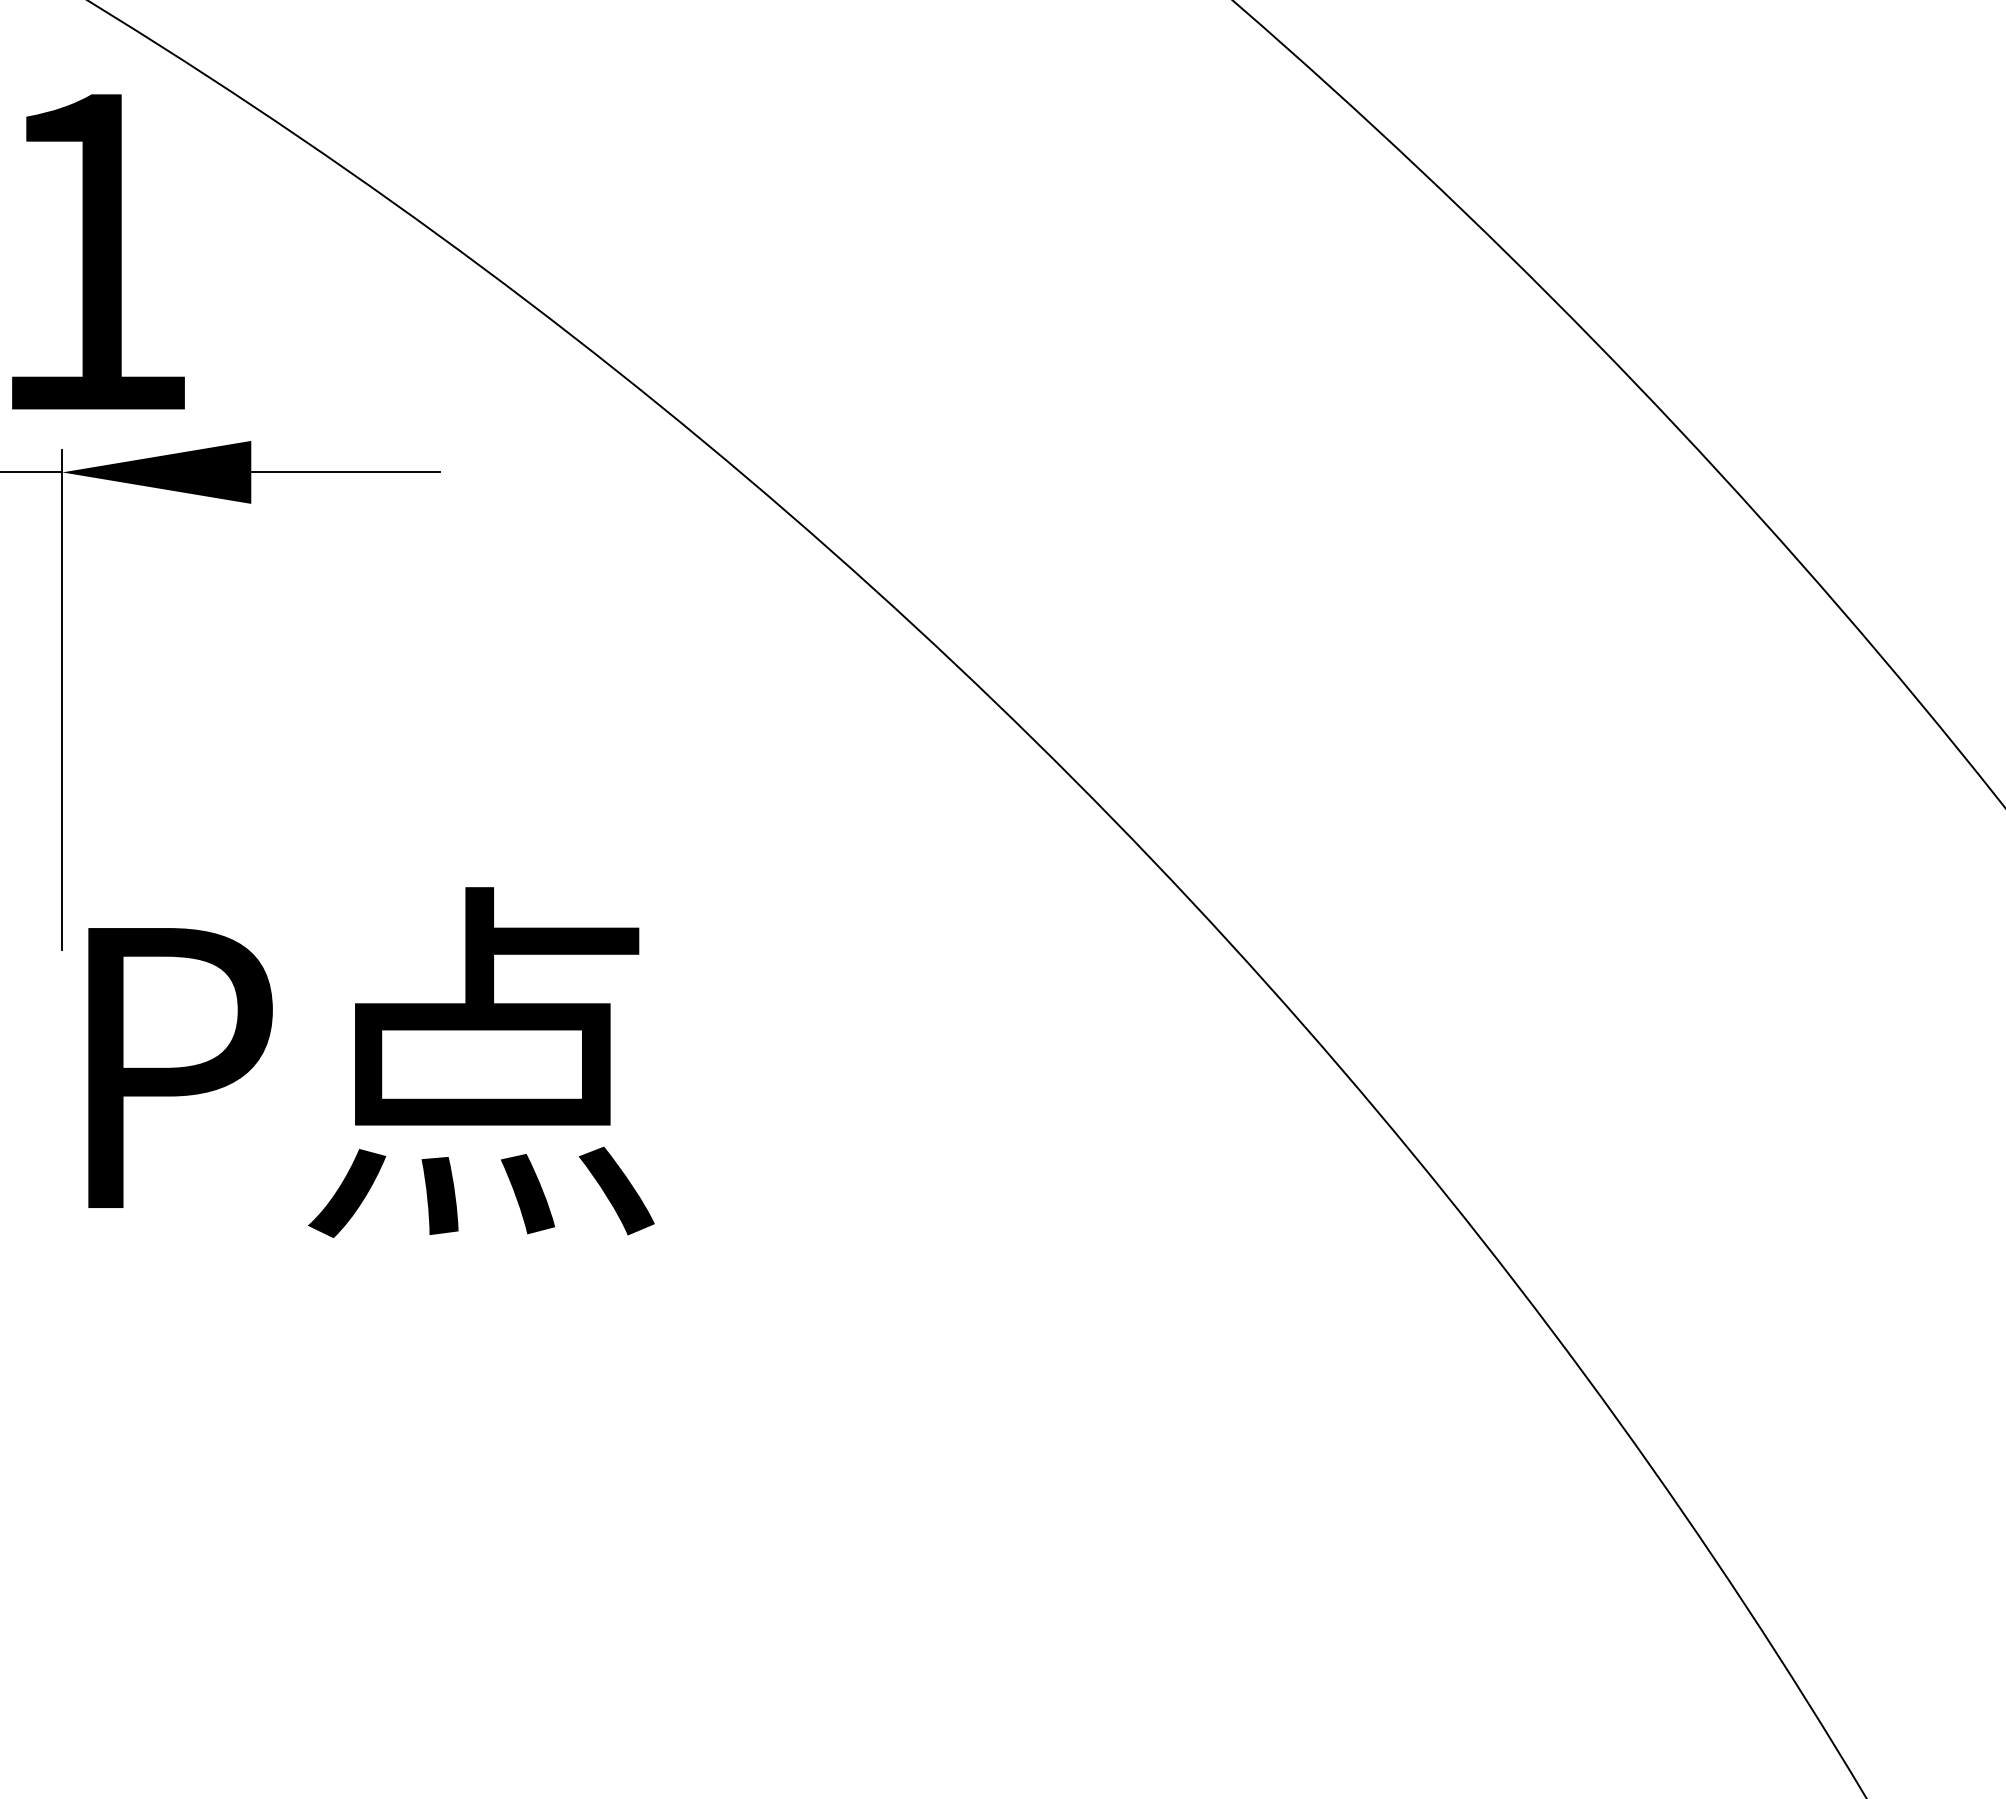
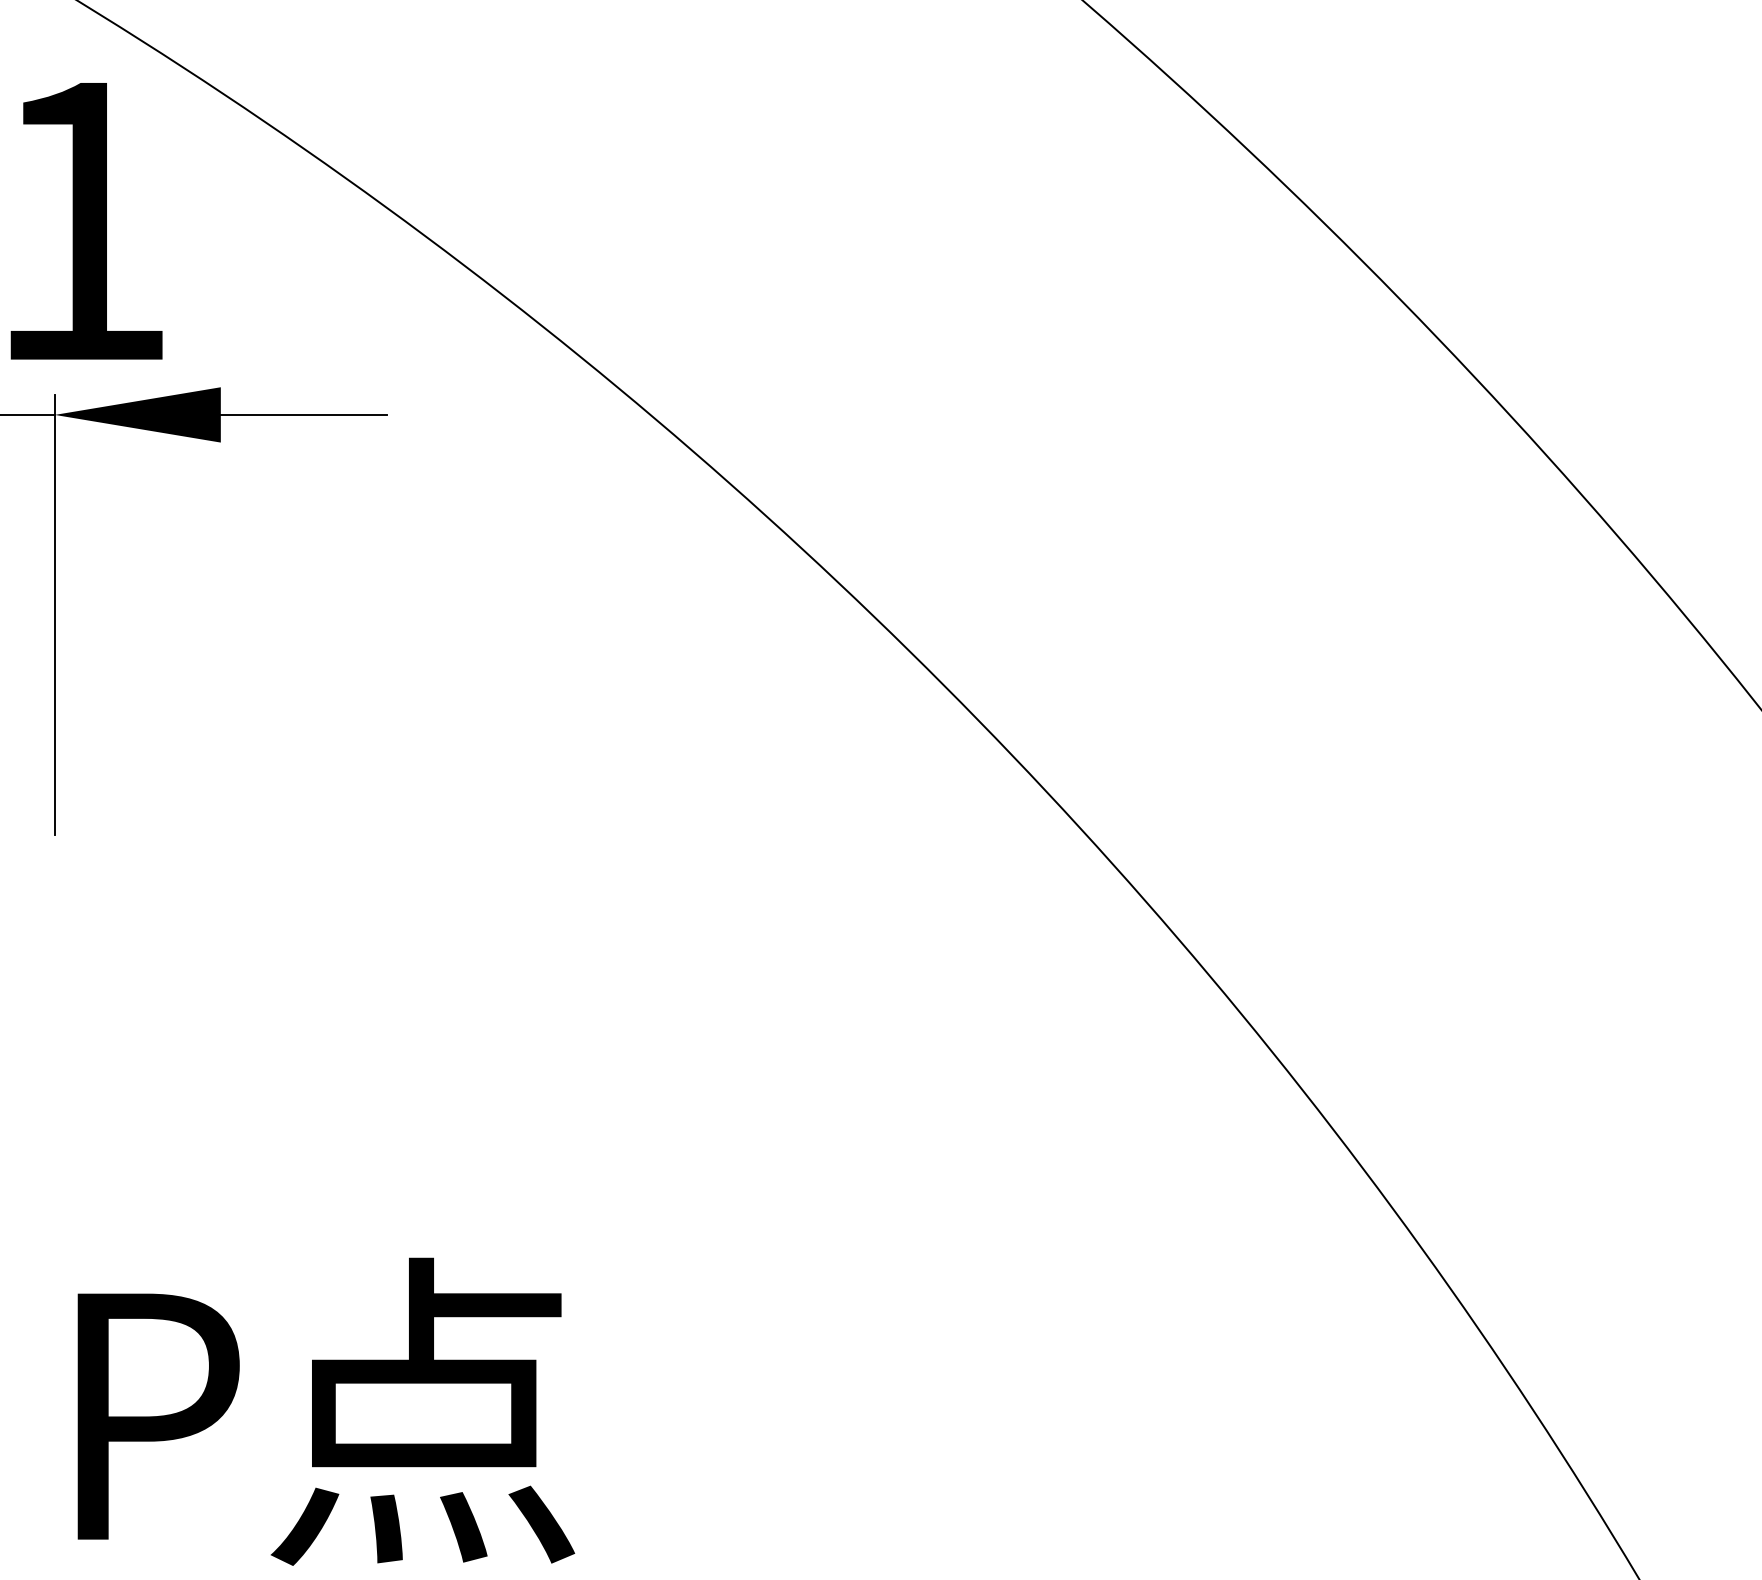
text: (371, 1062) -> (326, 1411), moved

